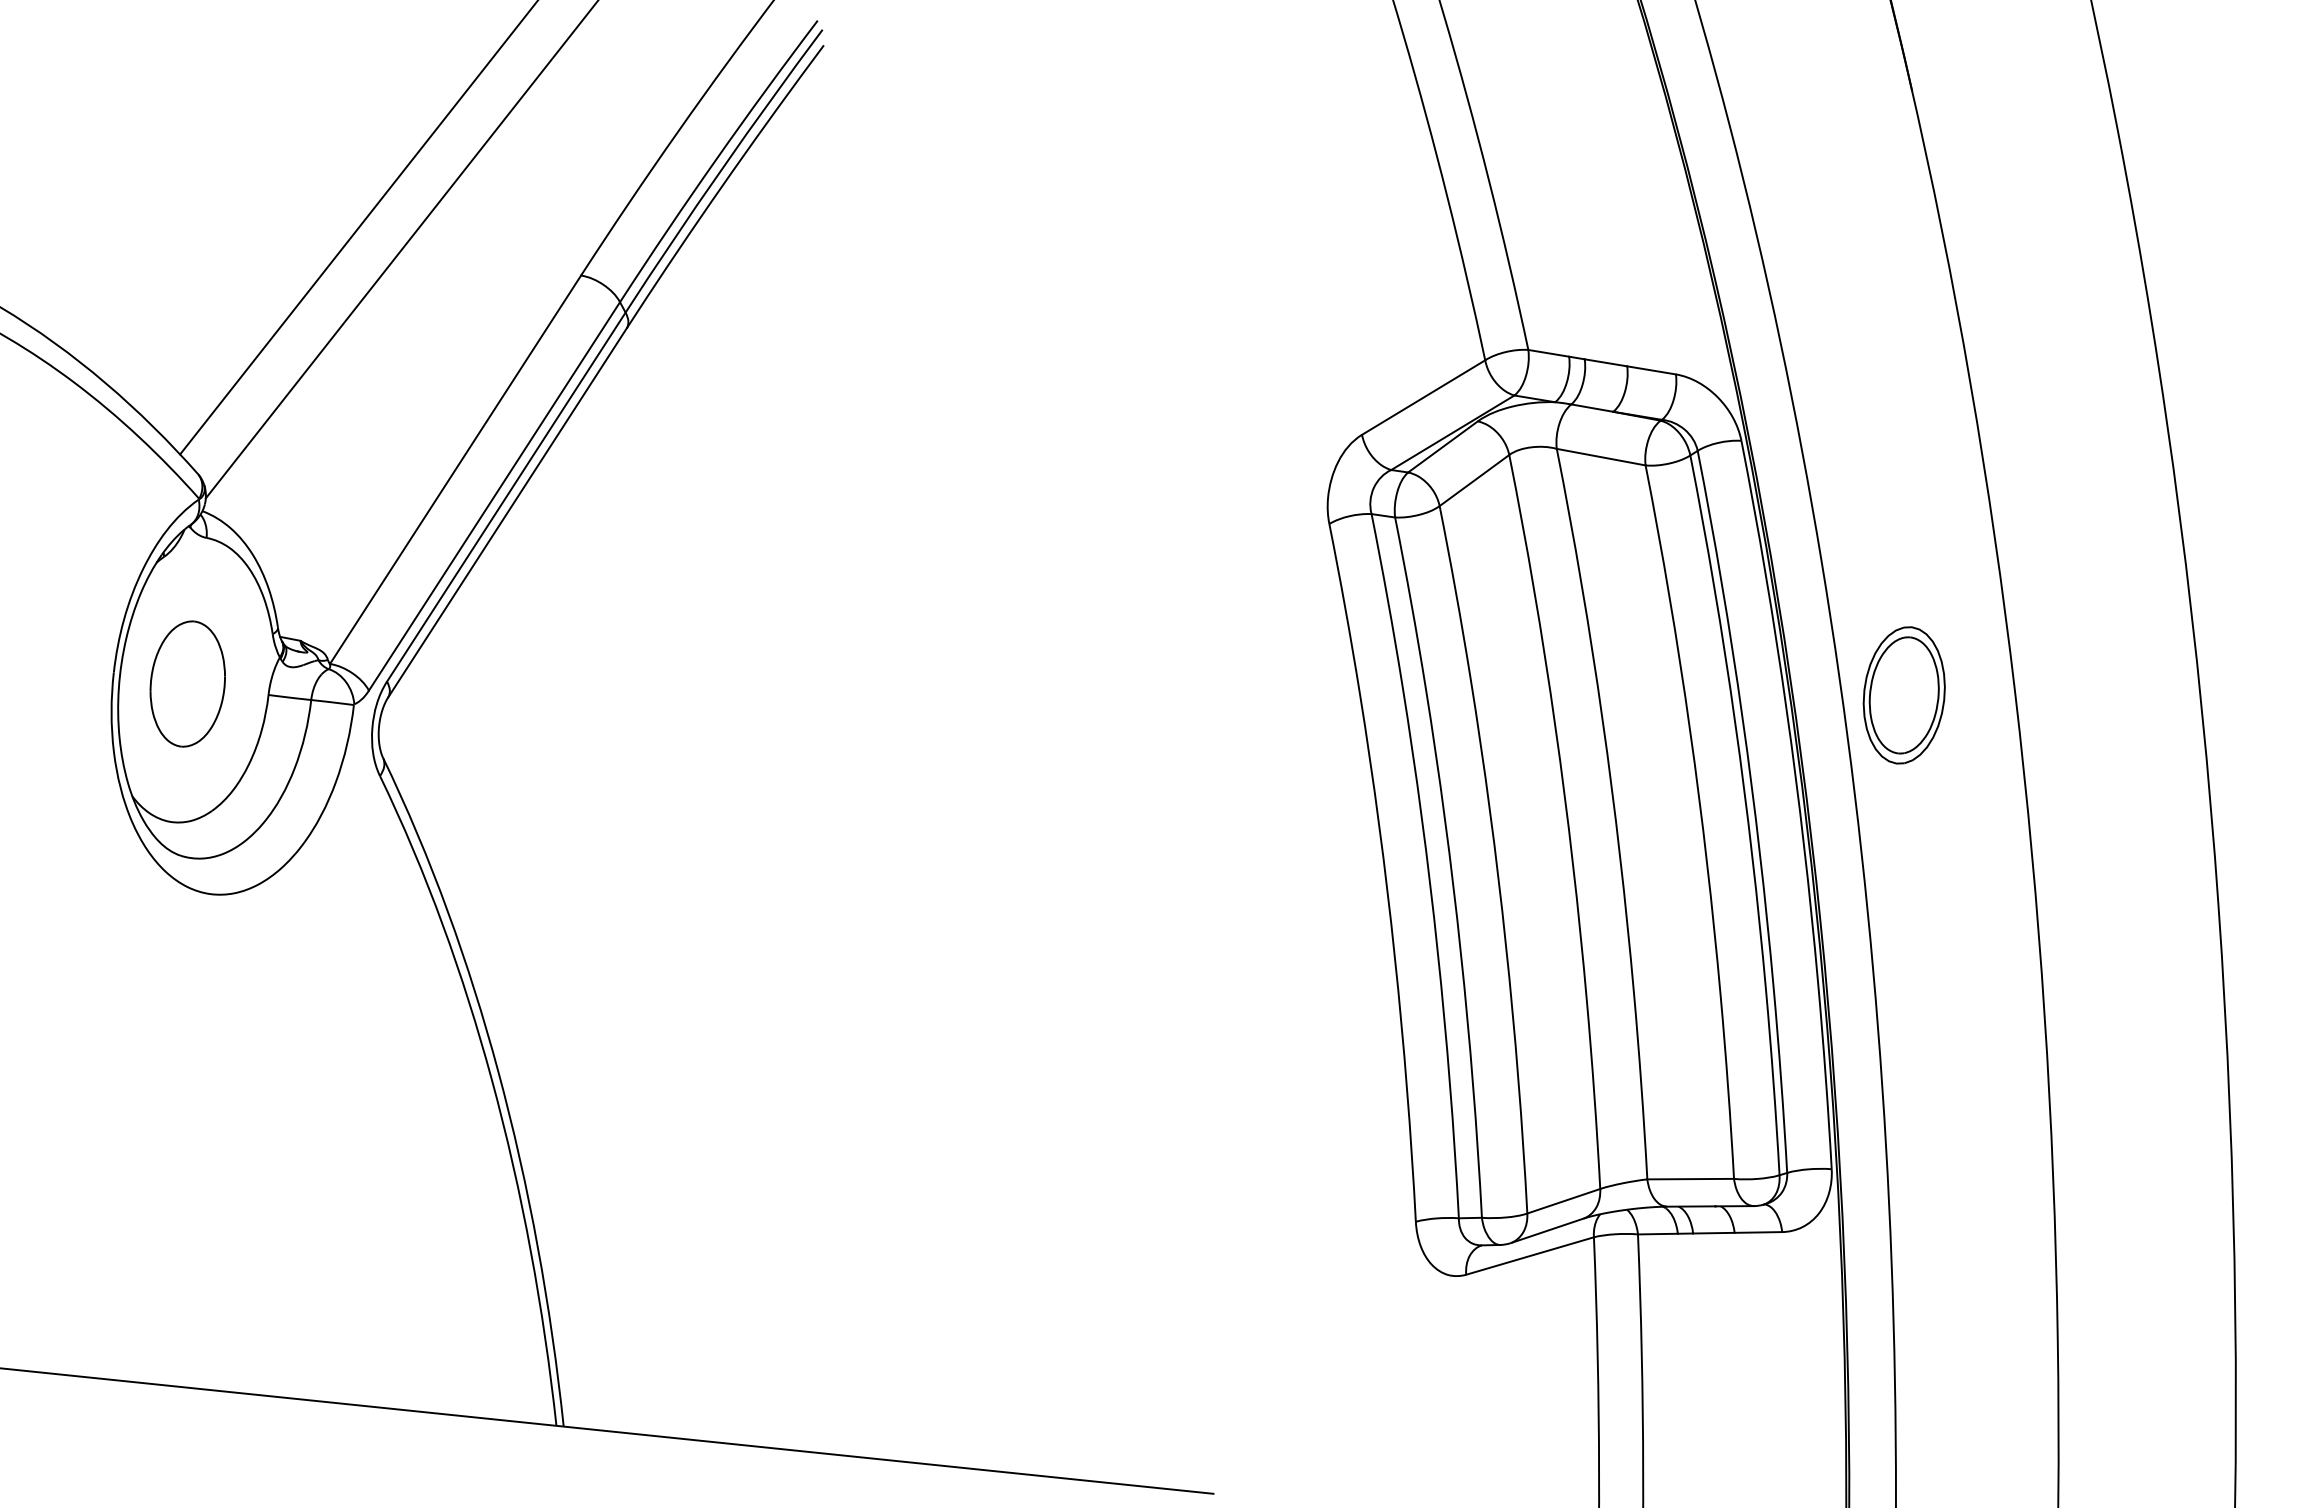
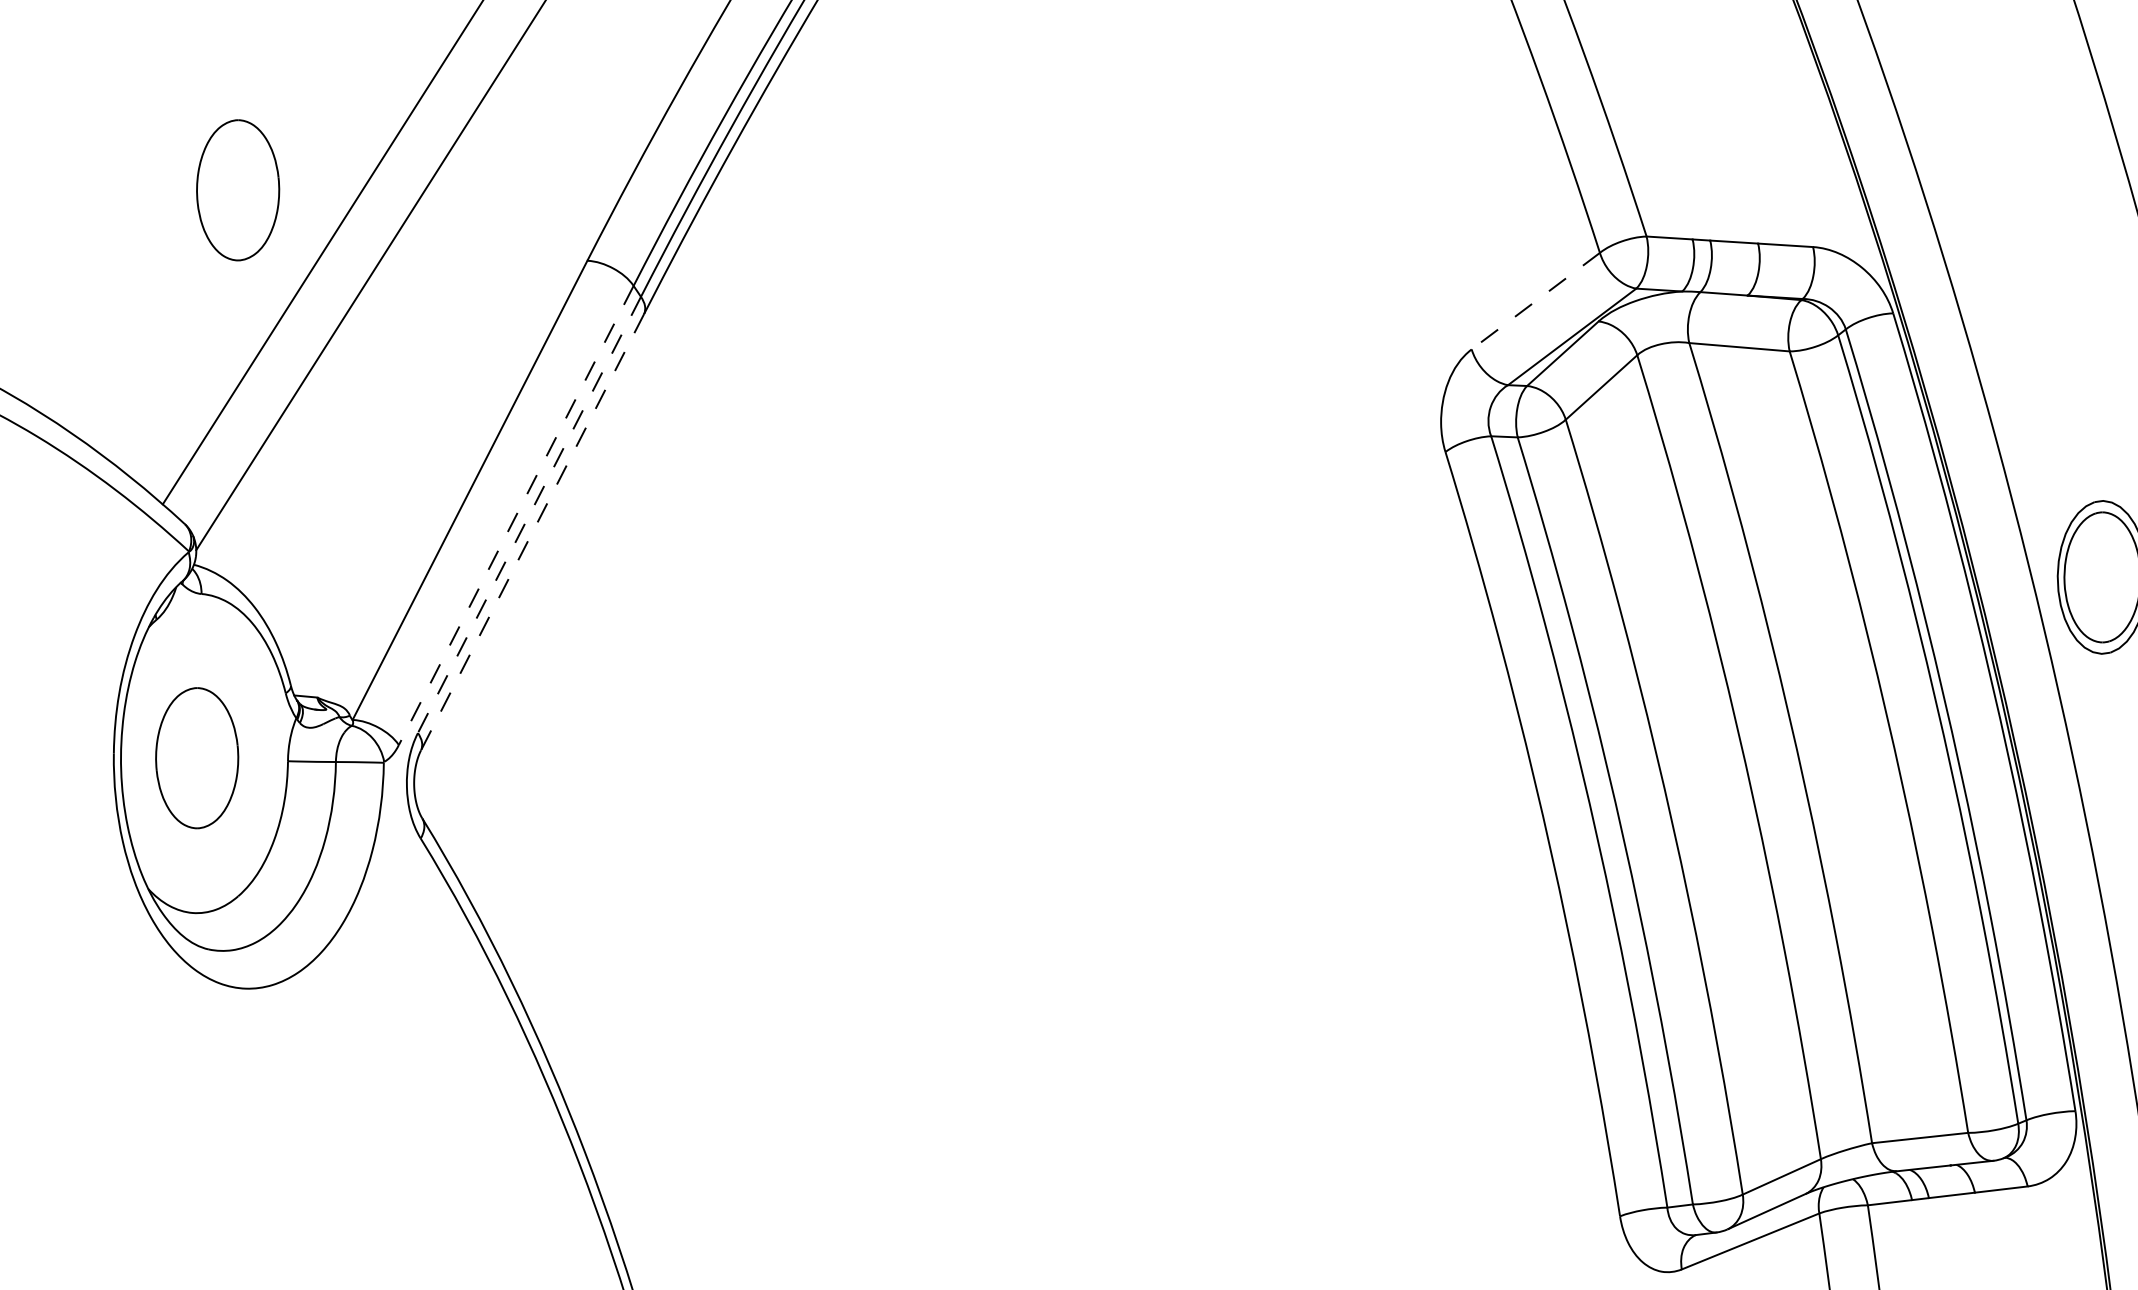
part: (275, 180) -> (237, 189), added
line: (1423, 397) -> (1535, 301), solid -> dashed
line: (494, 496) -> (516, 515), solid -> dashed
line: (506, 497) -> (529, 515), solid -> dashed
line: (507, 512) -> (532, 531), solid -> dashed

